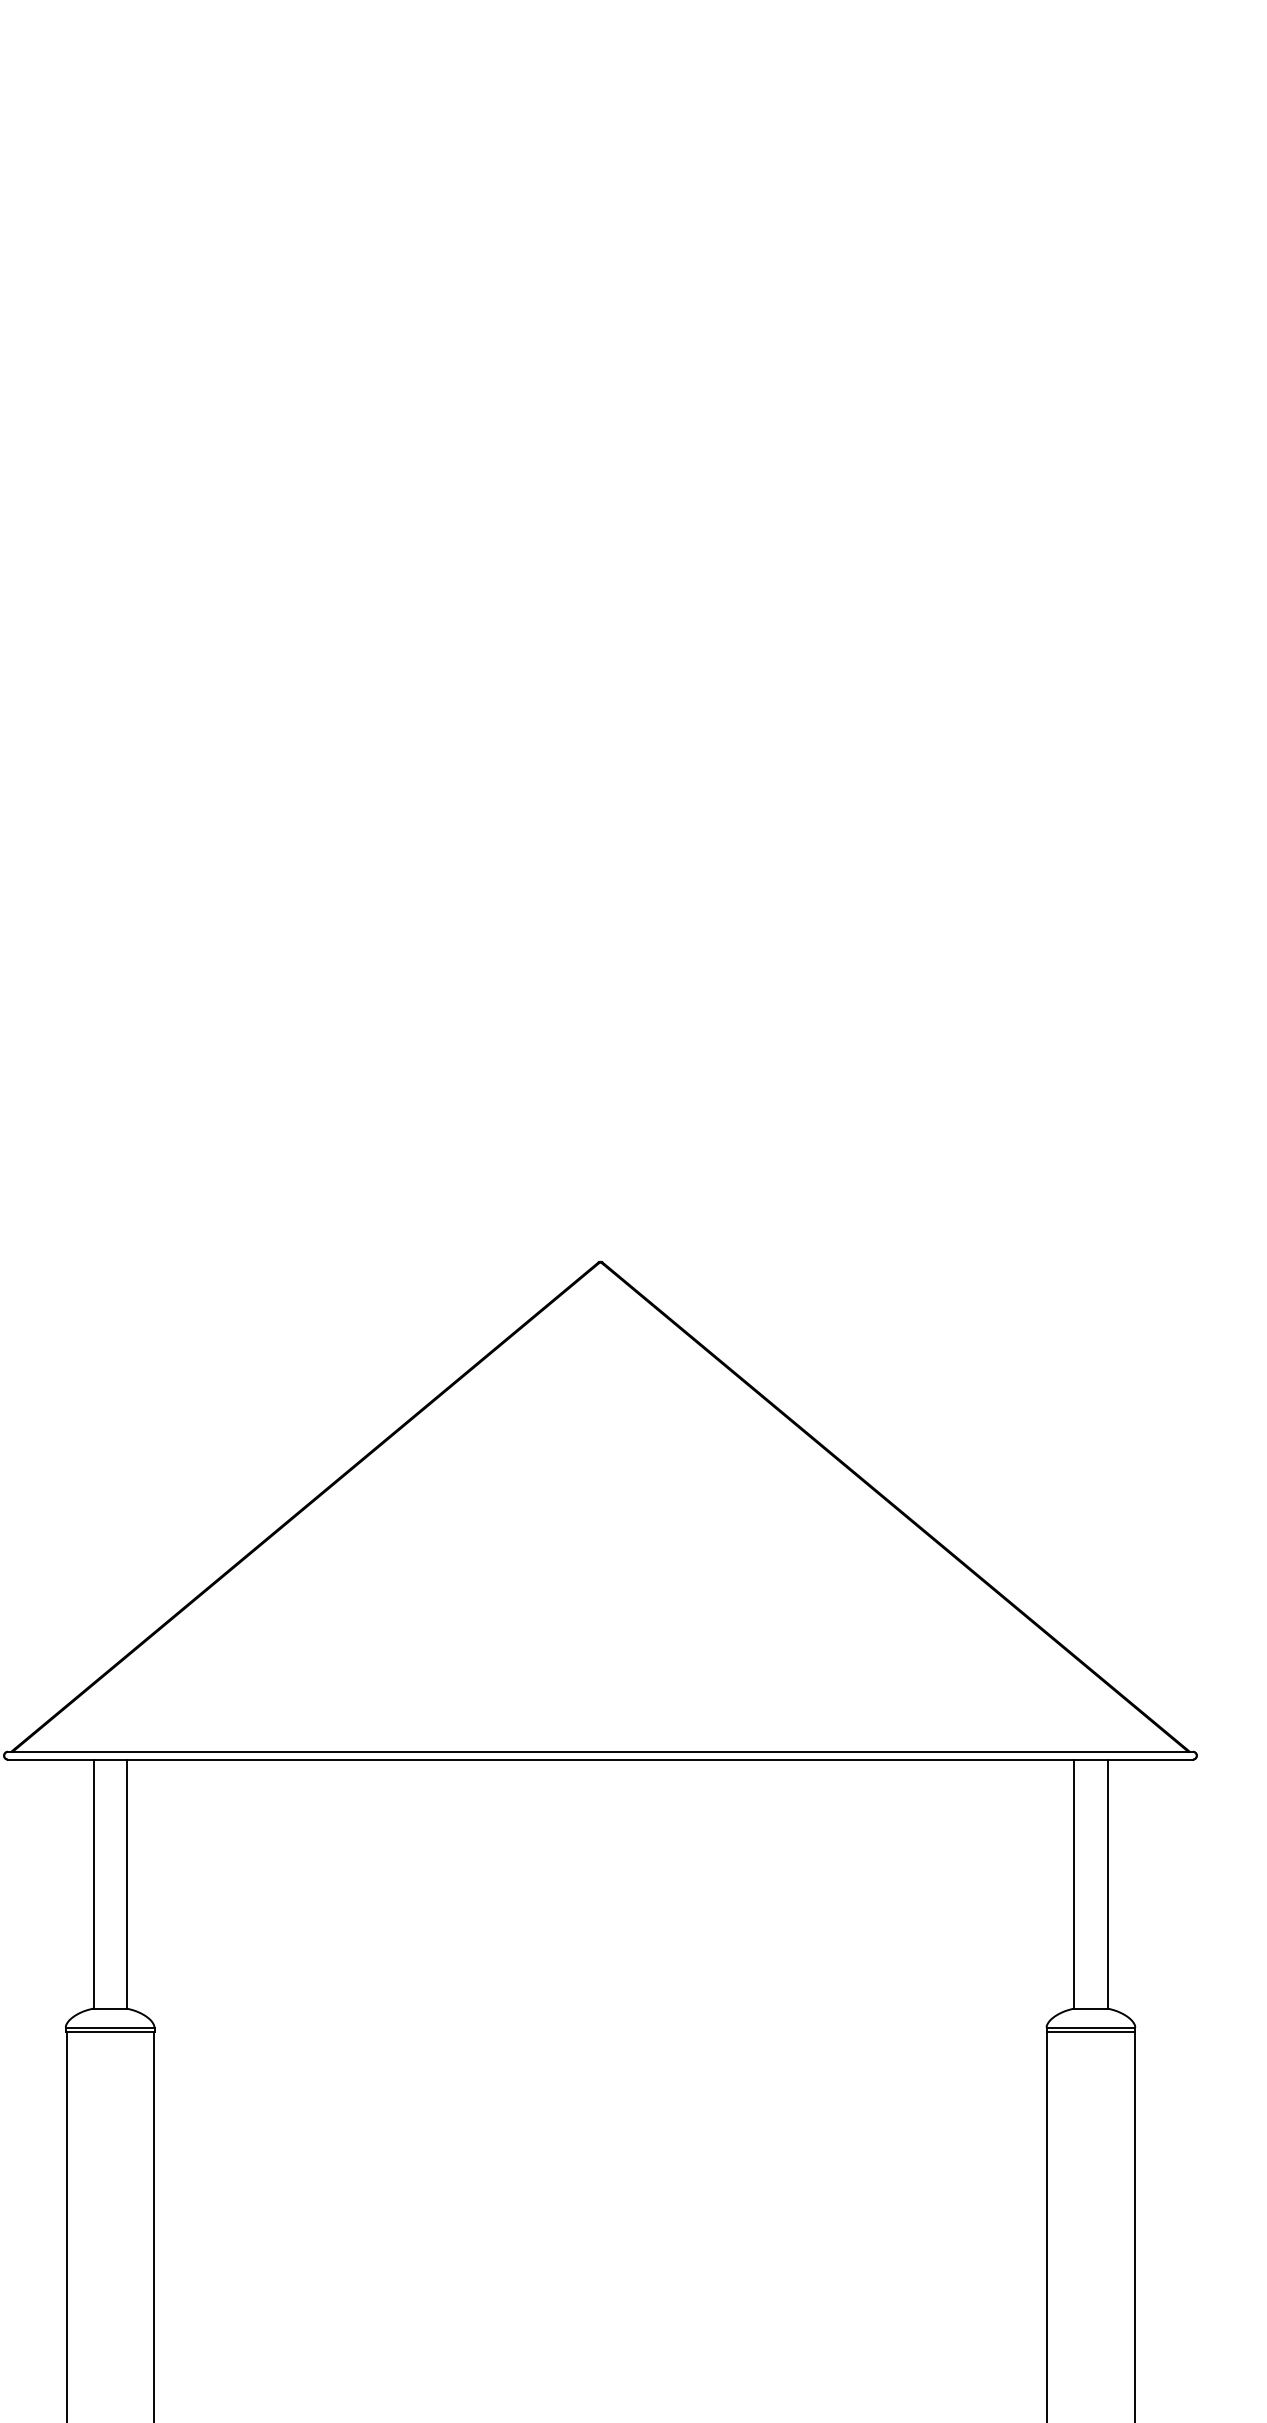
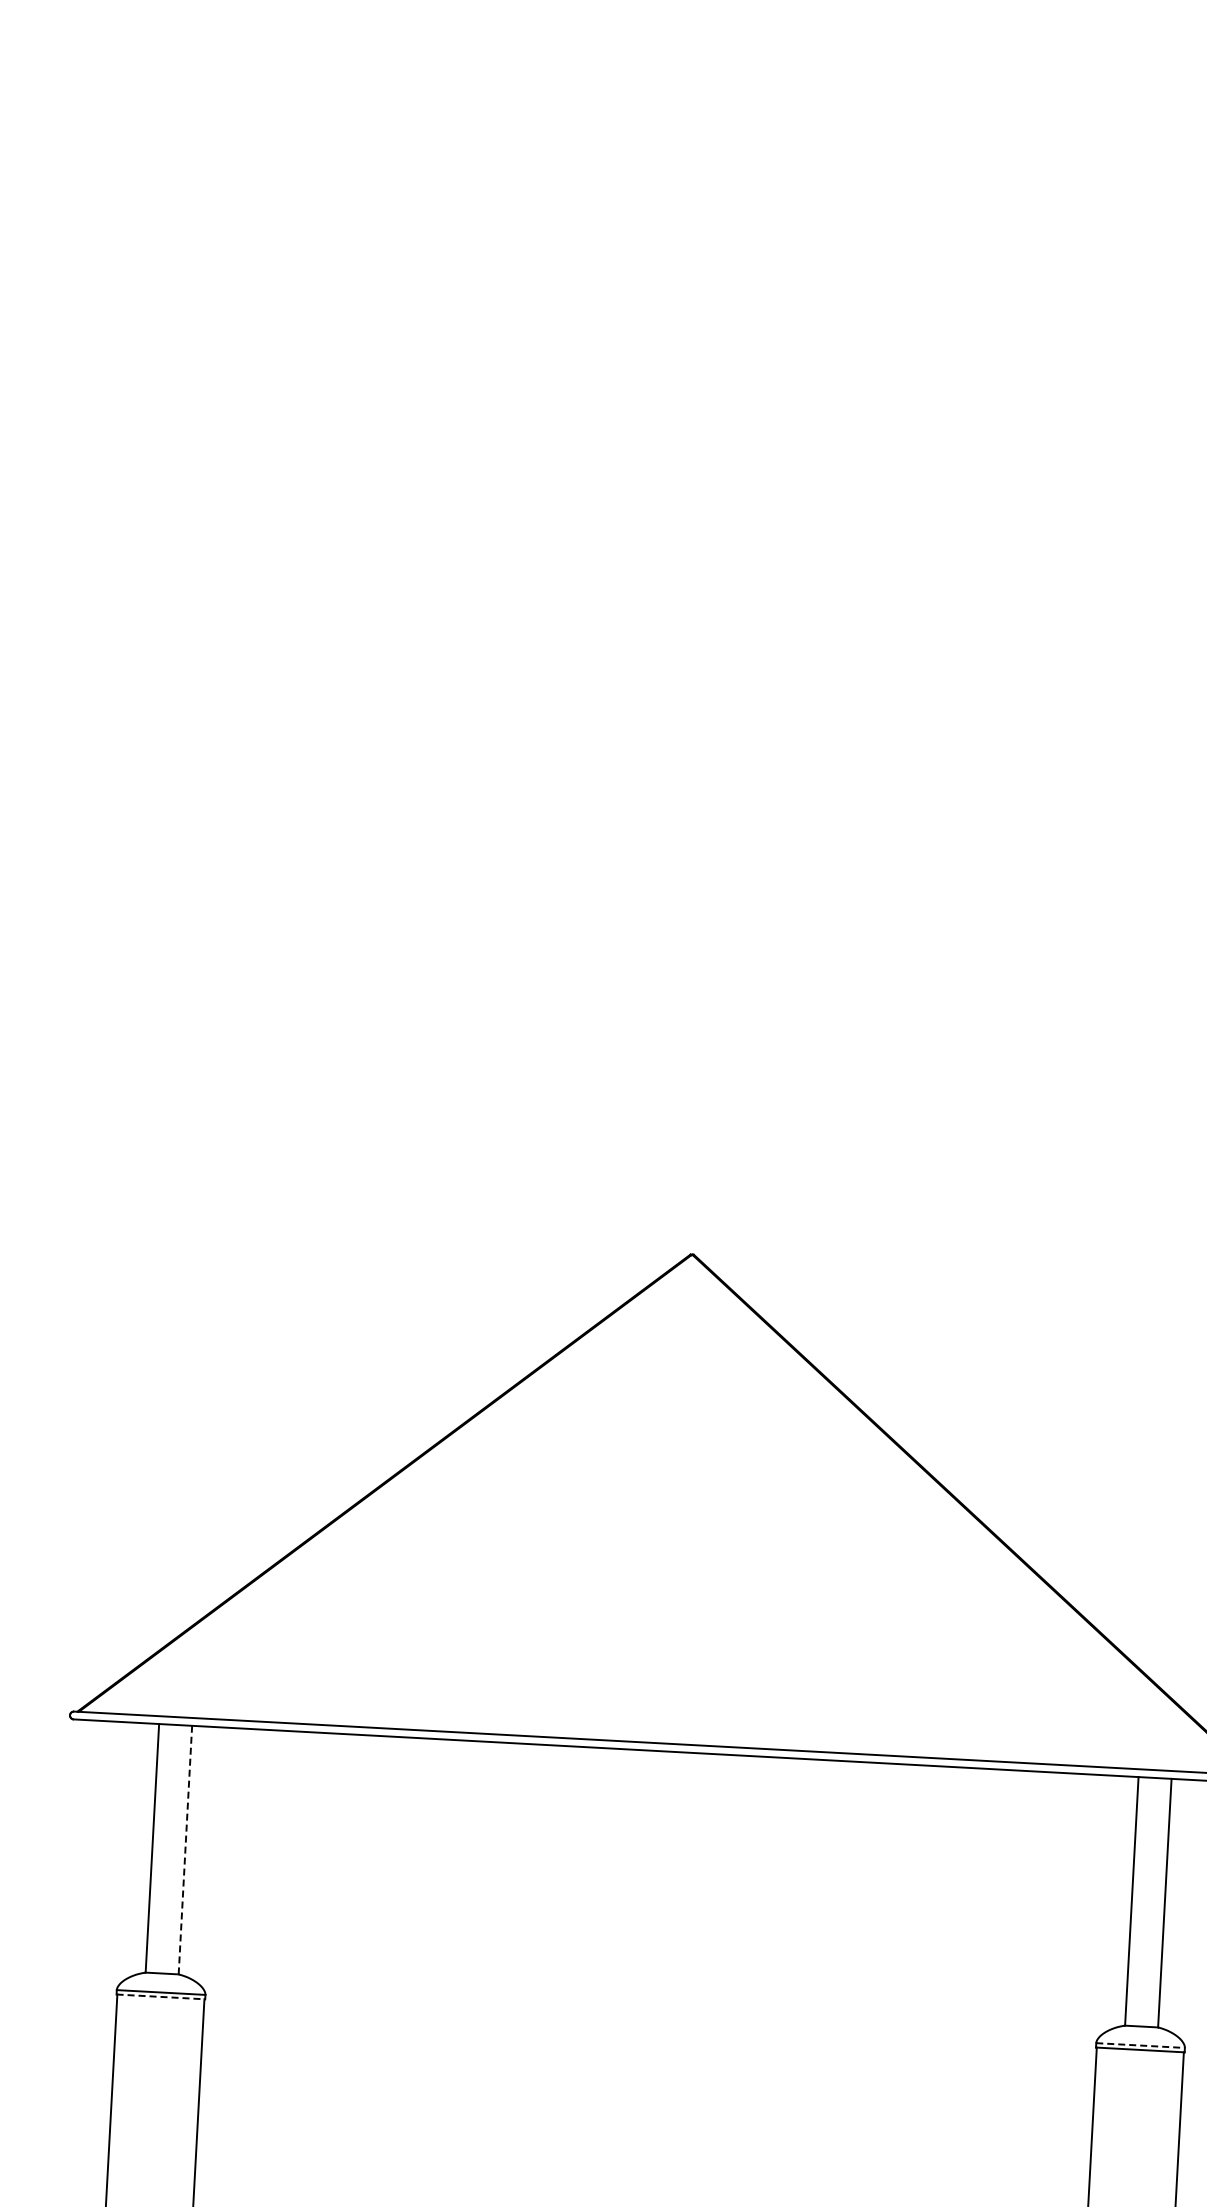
line: (126, 1883) -> (185, 1849), solid -> dashed
line: (1091, 2027) -> (1141, 2045), solid -> dashed
line: (110, 2032) -> (161, 1997), solid -> dashed

